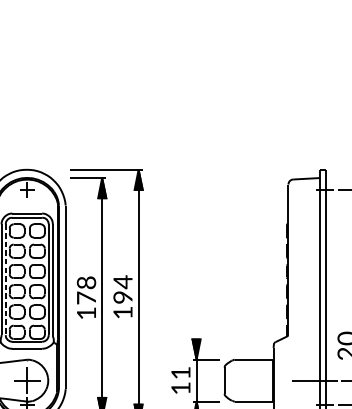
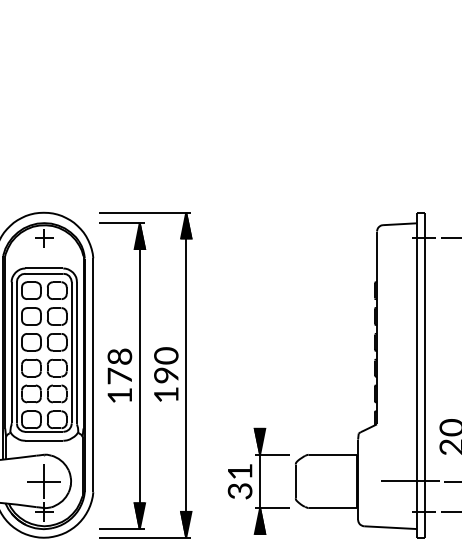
line: (5, 279) -> (16, 352), dashed -> solid
text: (123, 282) -> (166, 356), 194 -> 190
text: (180, 388) -> (239, 491), 11 -> 31

